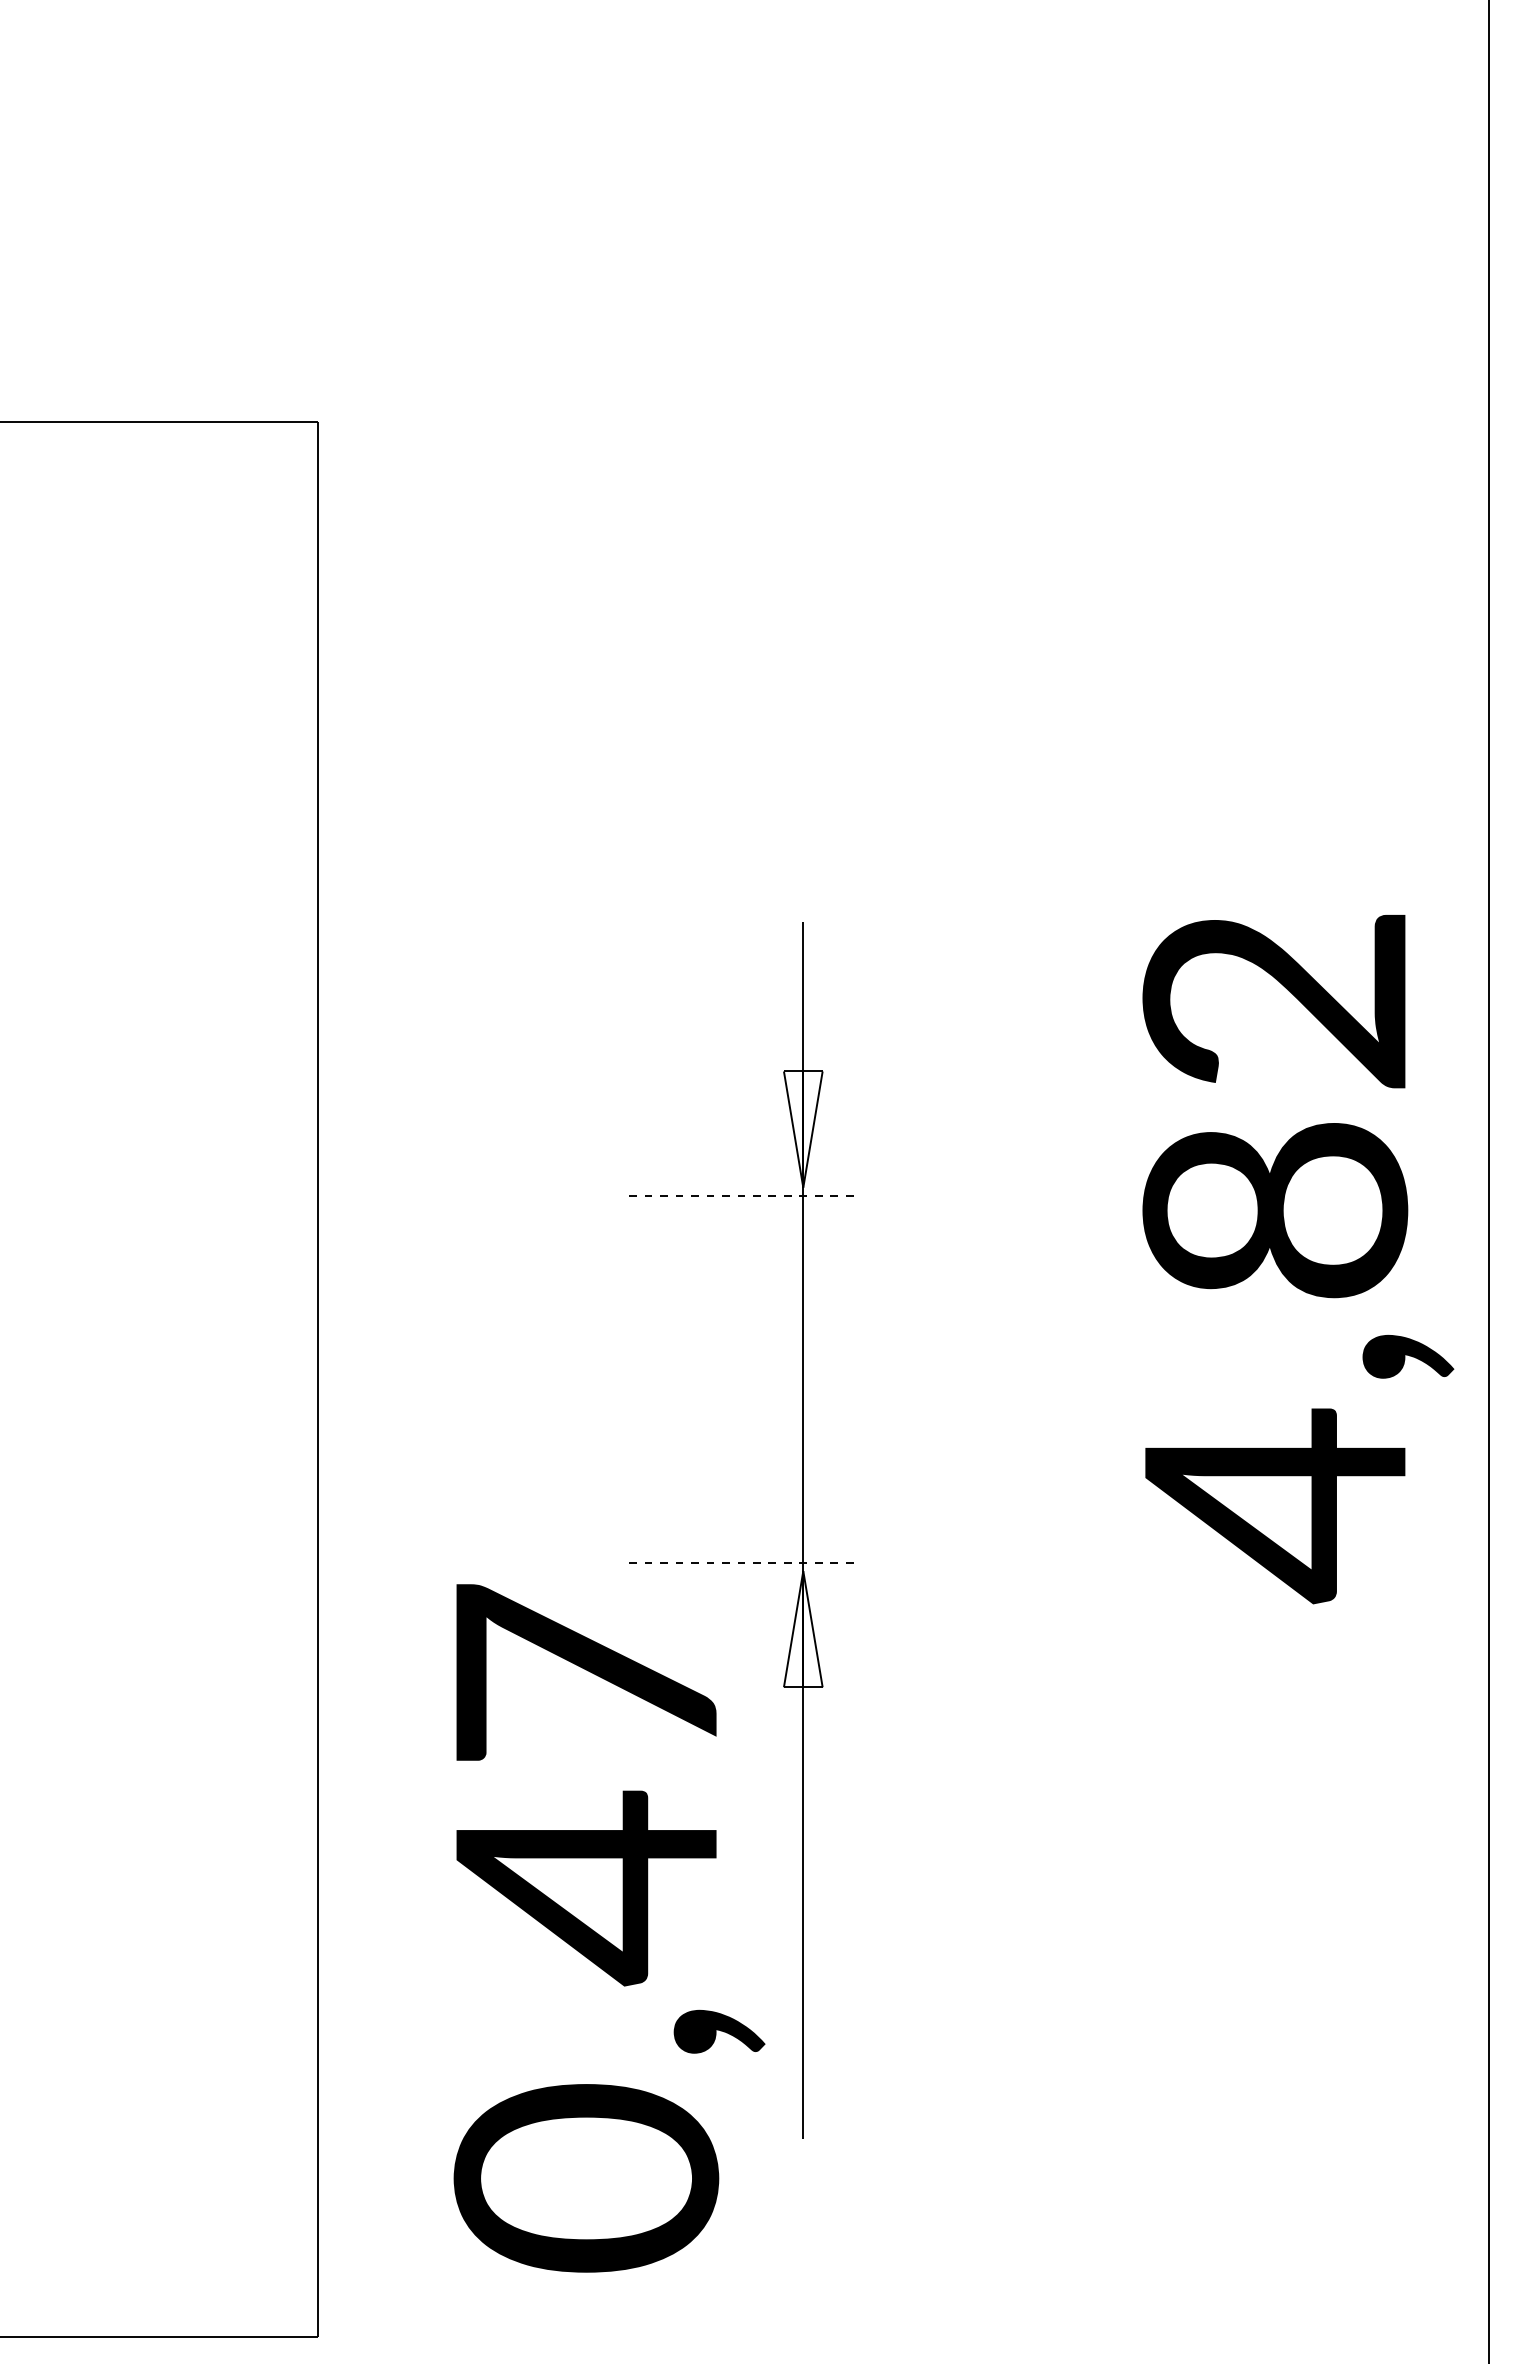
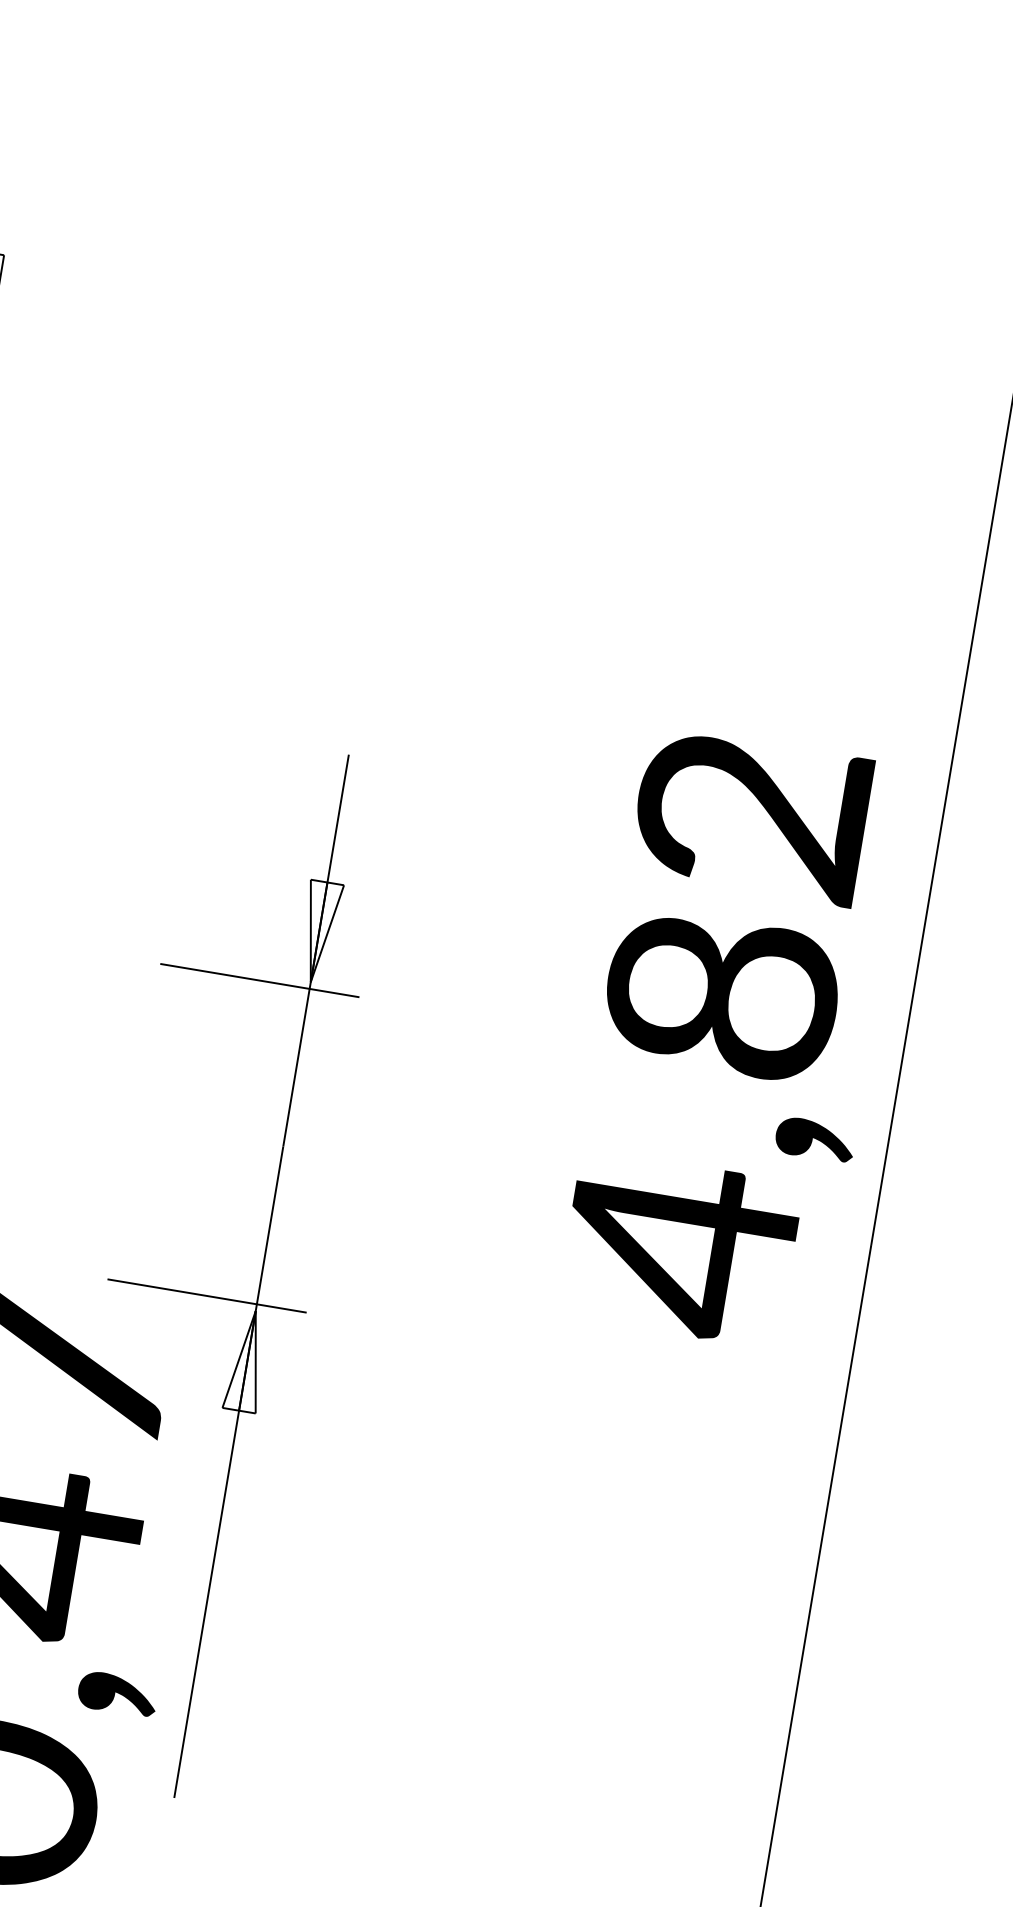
line: (745, 1195) -> (260, 980), dashed -> solid
text: (1298, 1259) -> (735, 1040), moved
line: (745, 1563) -> (207, 1296), dashed -> solid

